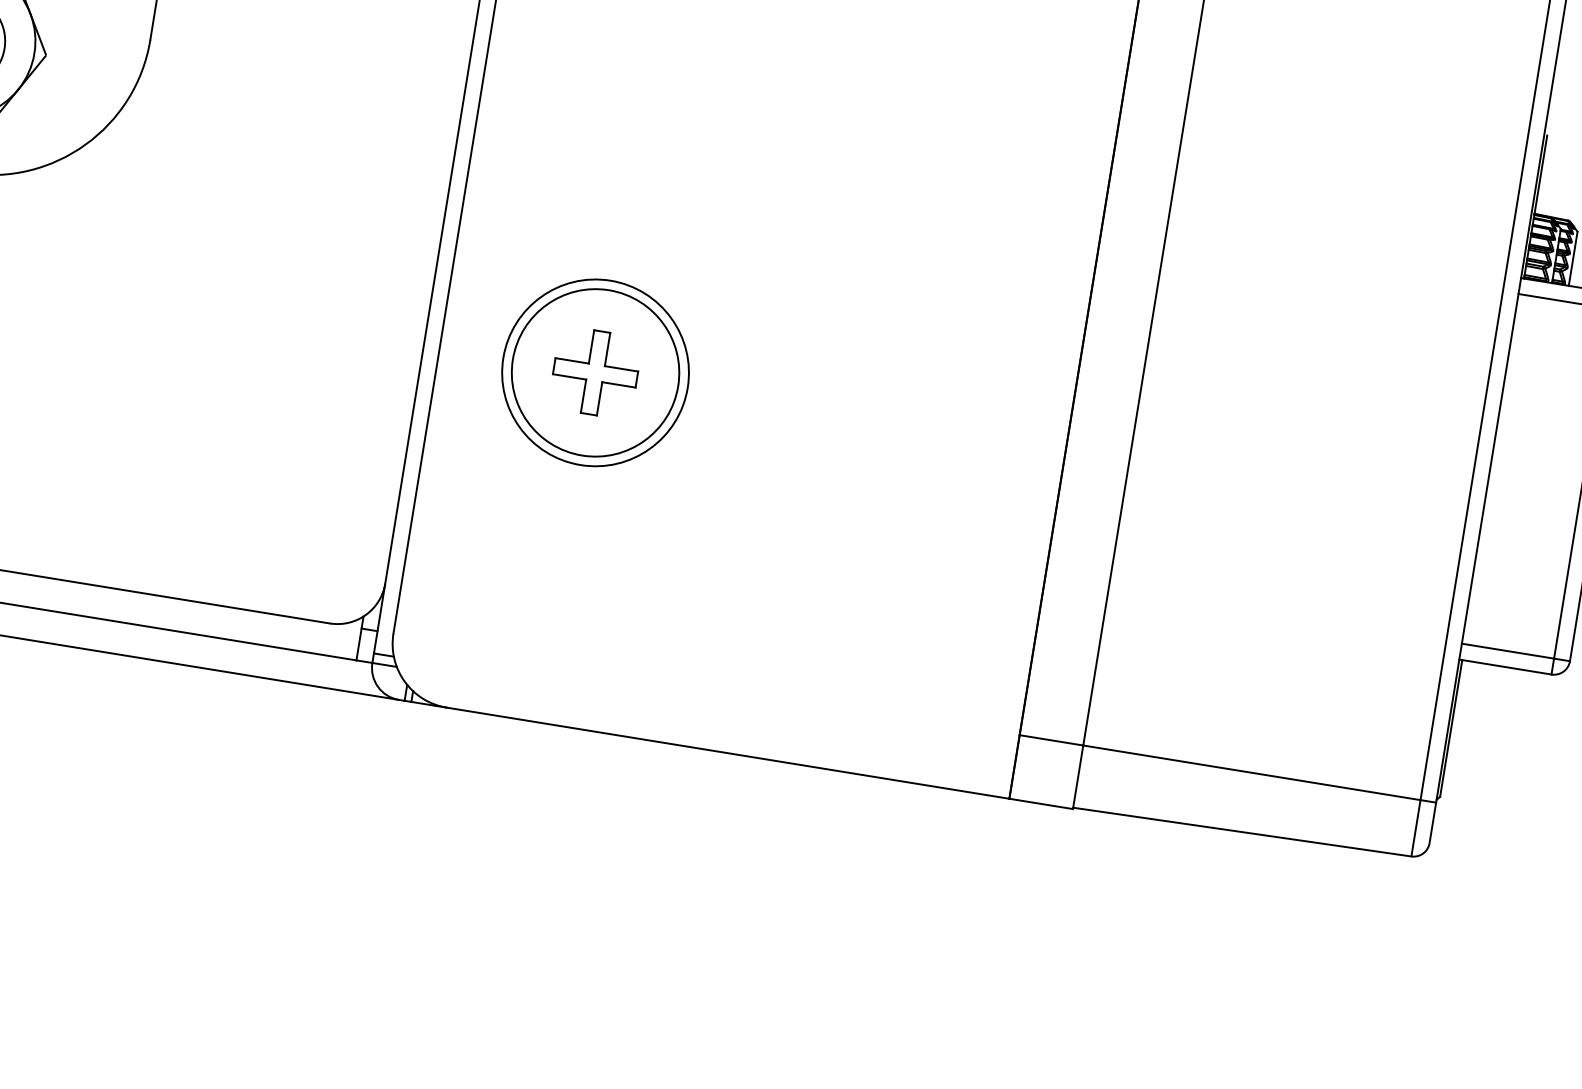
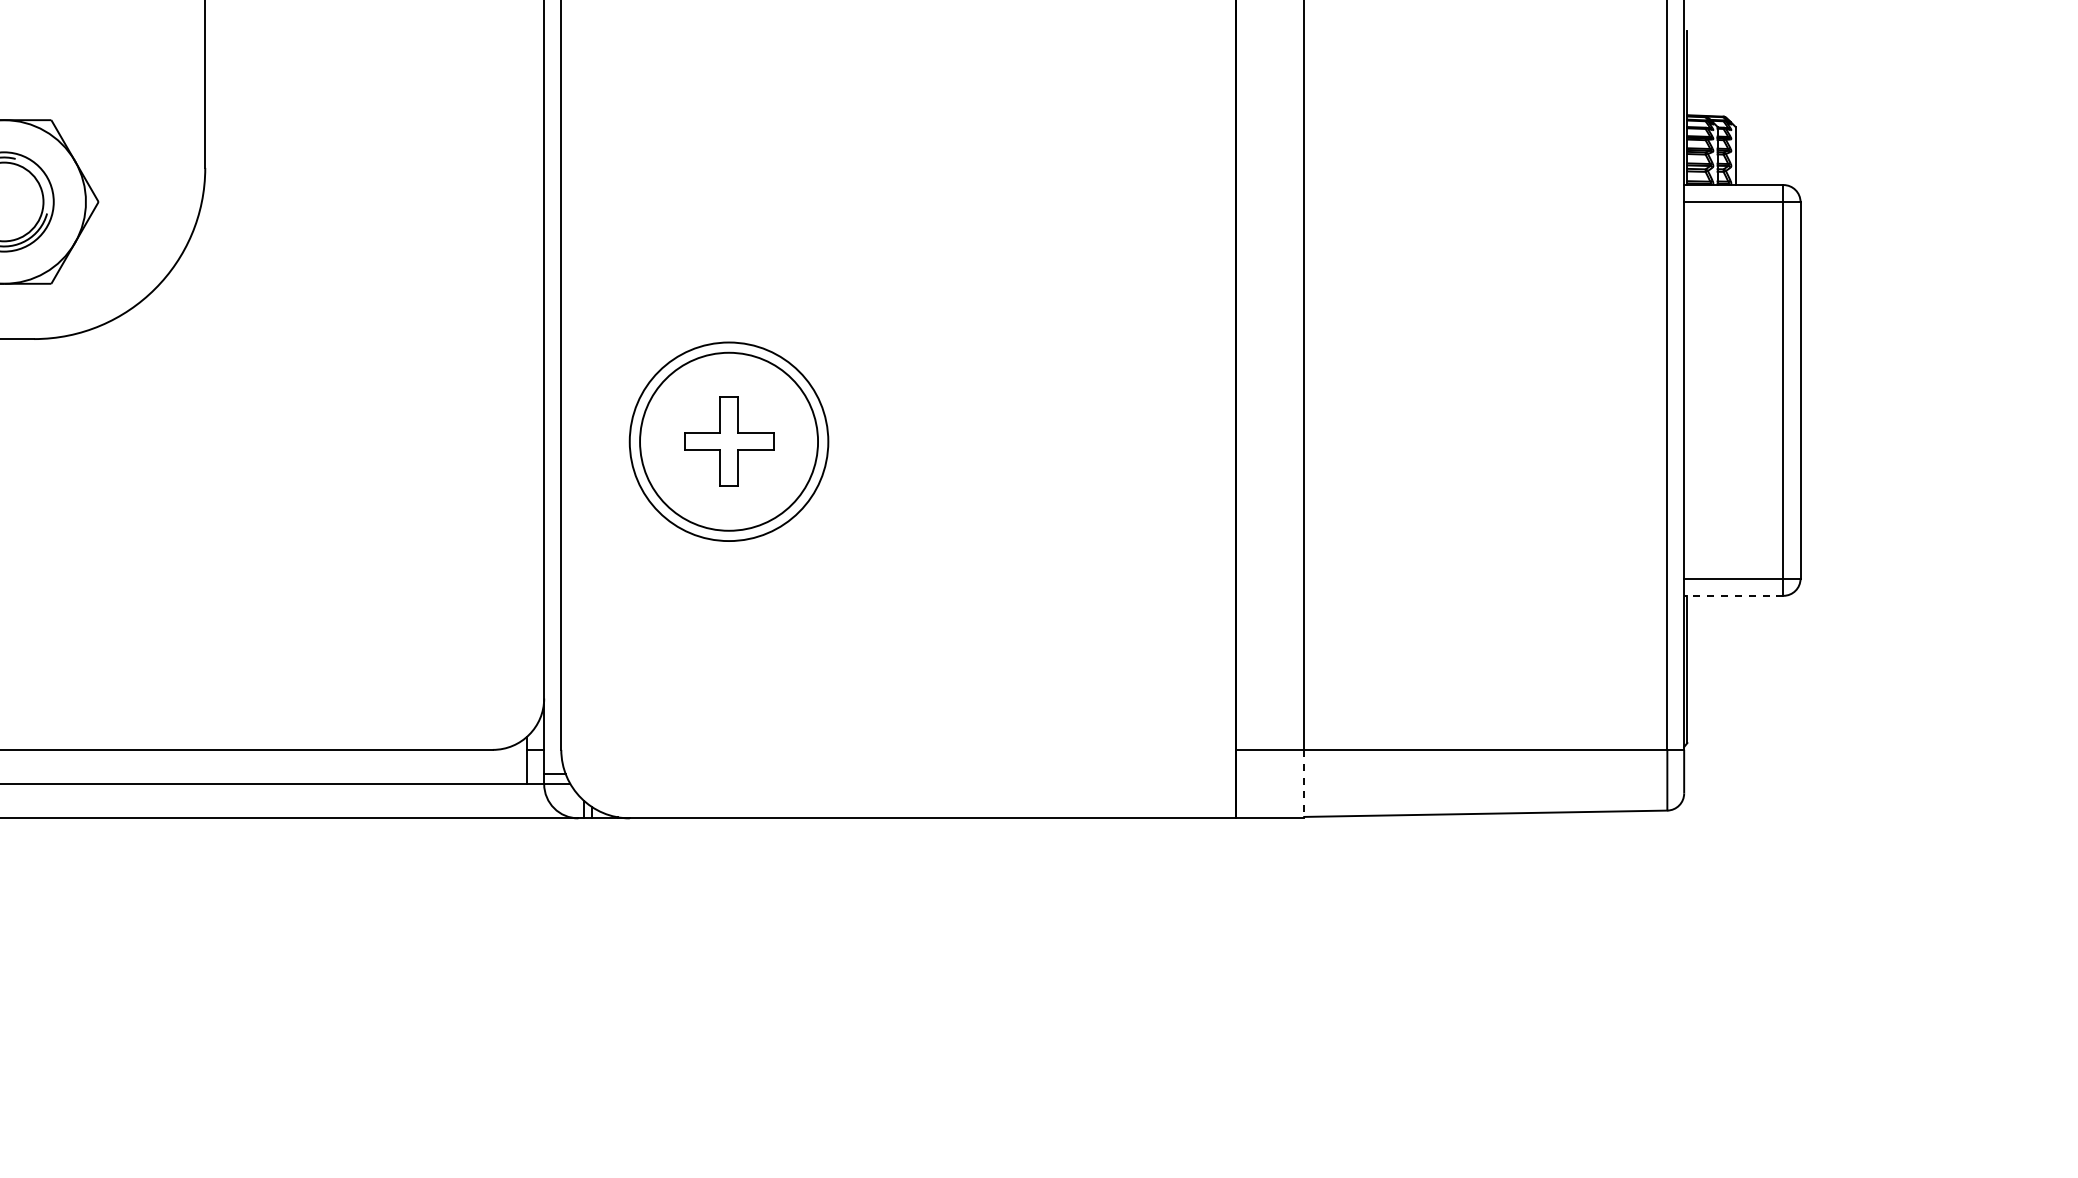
line: (1505, 666) -> (1733, 595), solid -> dashed
line: (1078, 777) -> (1304, 784), solid -> dashed

